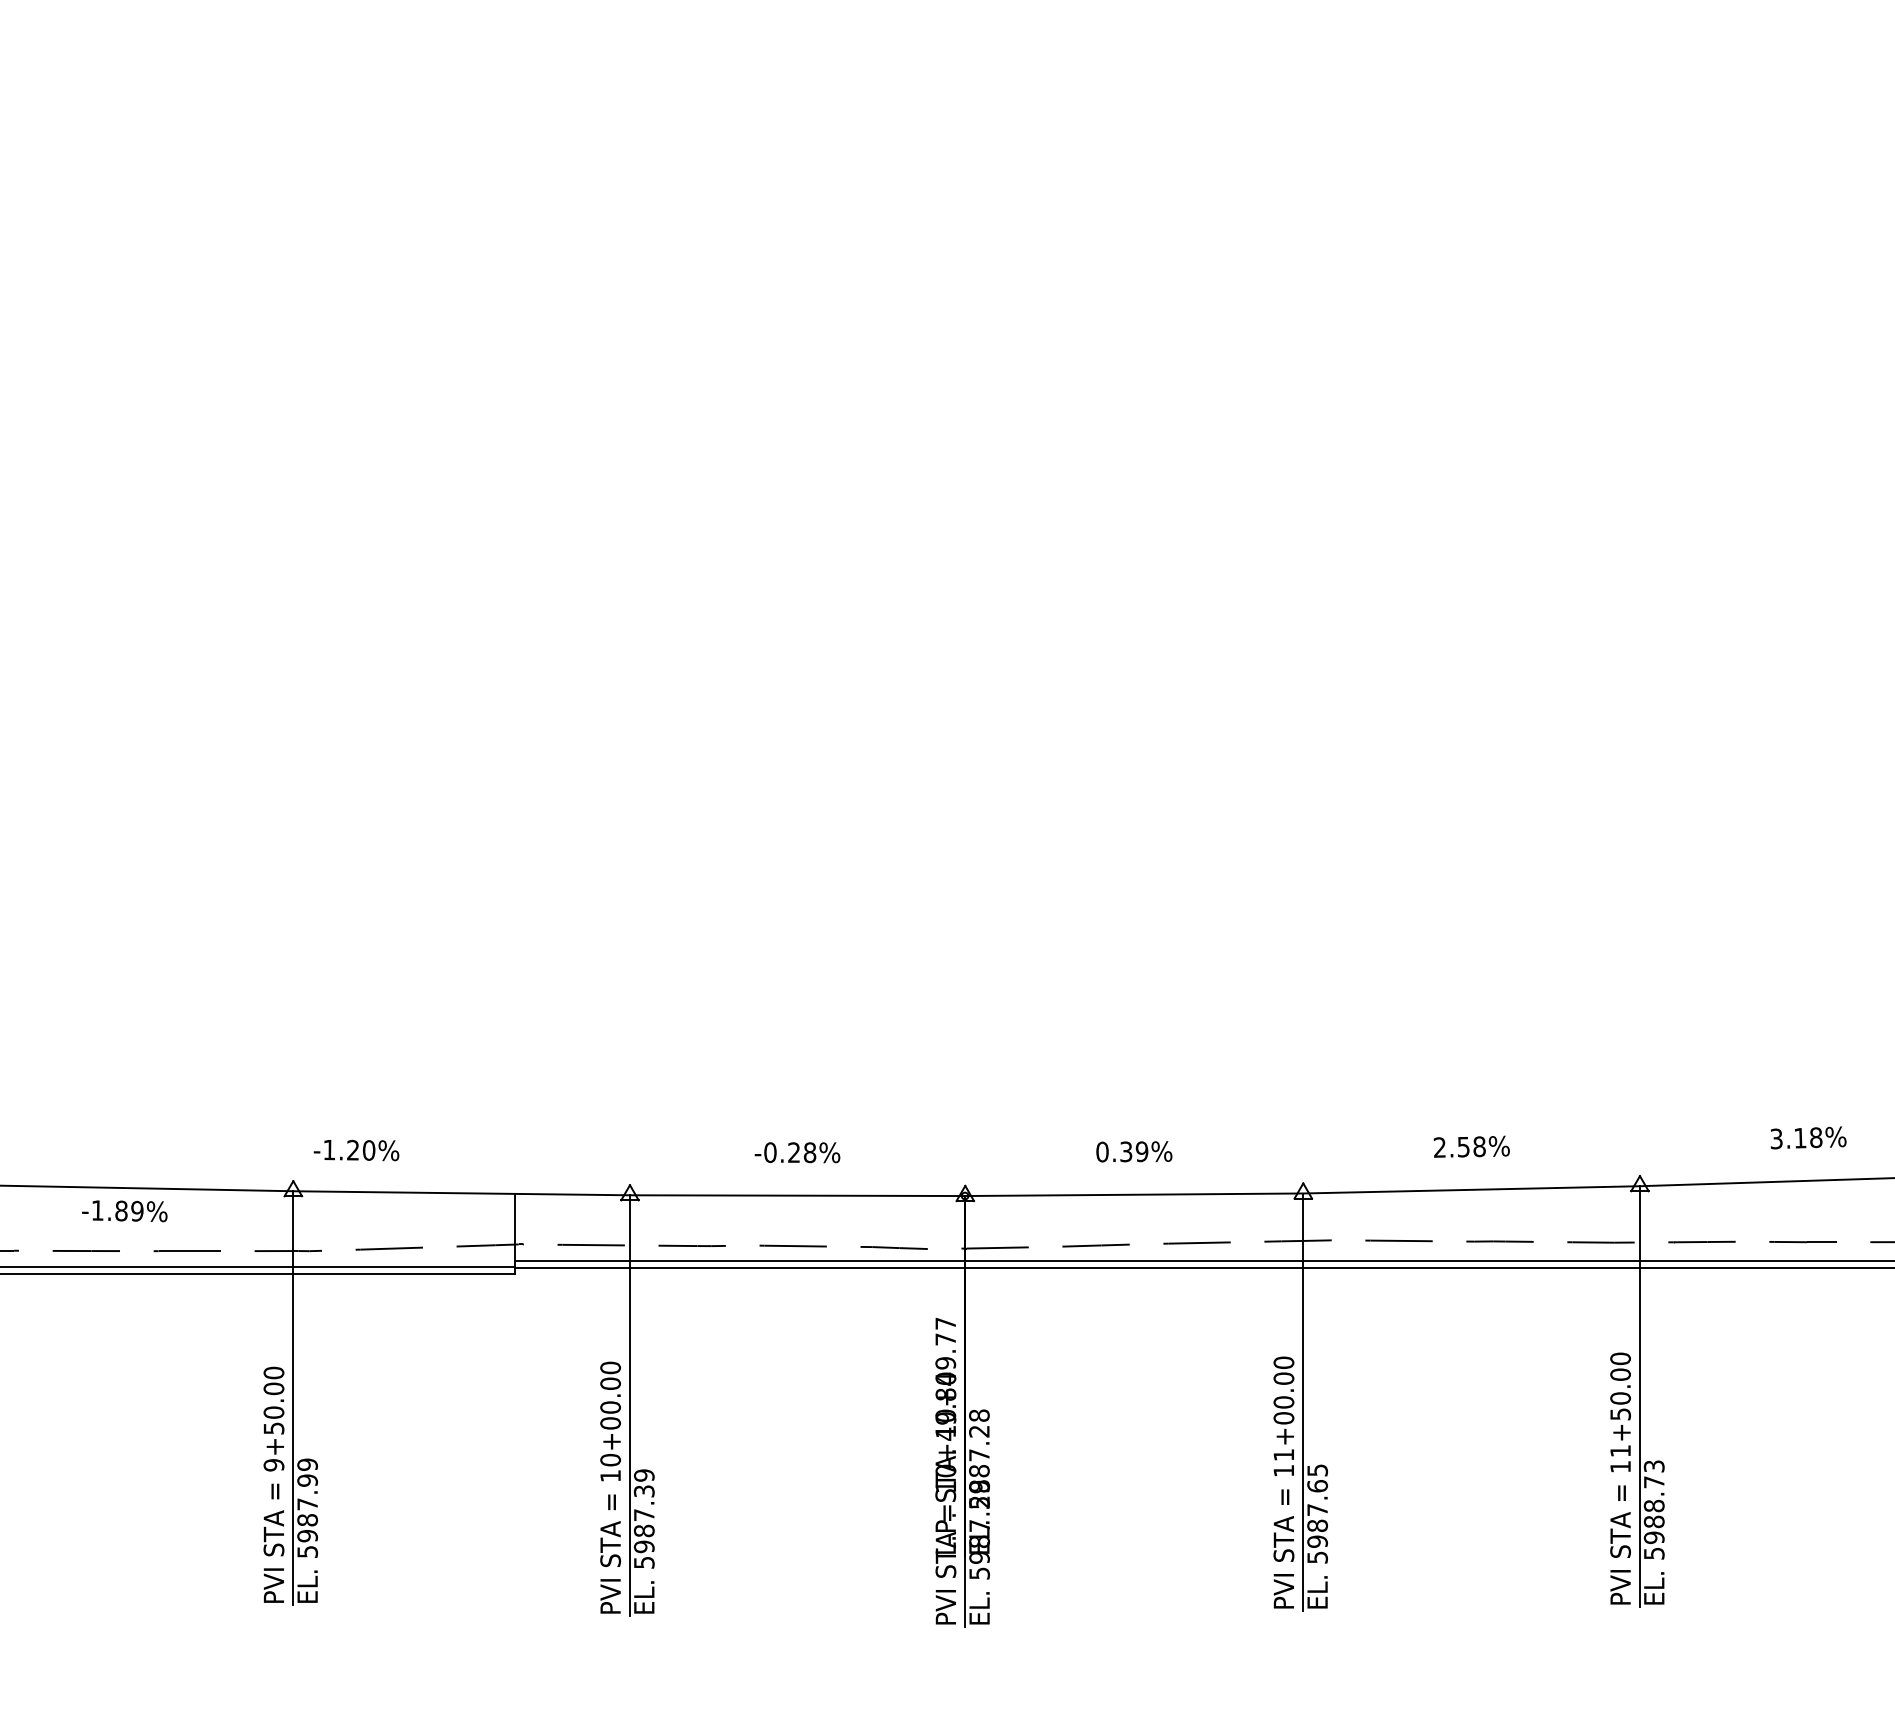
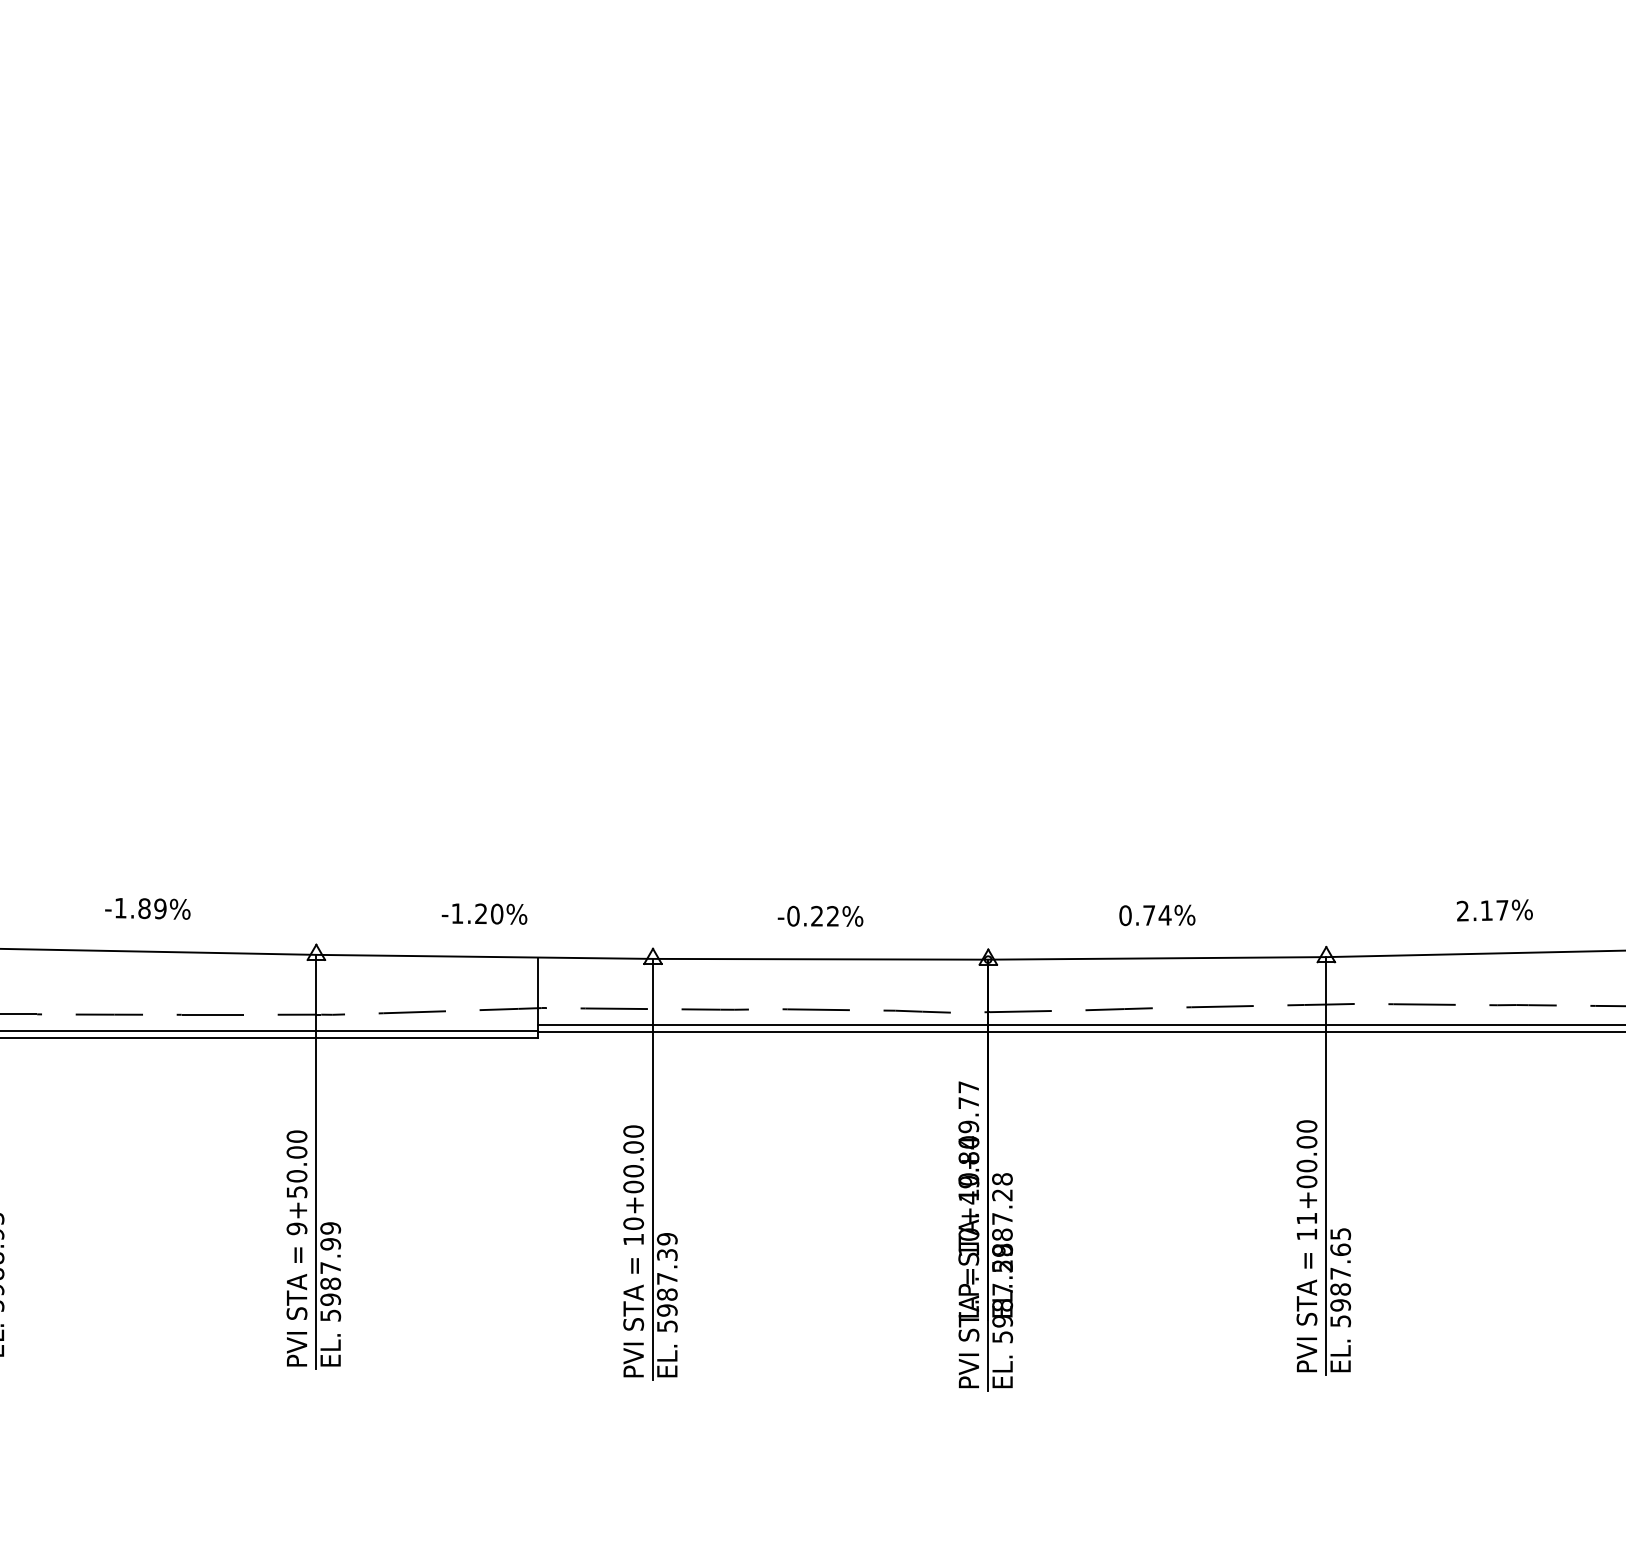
text: (1471, 1146) -> (1494, 910), 2.58% -> 2.17%
text: (356, 1150) -> (484, 914), moved
text: (1134, 1151) -> (1157, 915), 0.39% -> 0.74%
text: (810, 1152) -> (833, 916), -0.28% -> -0.22%
text: (124, 1211) -> (147, 909), moved

